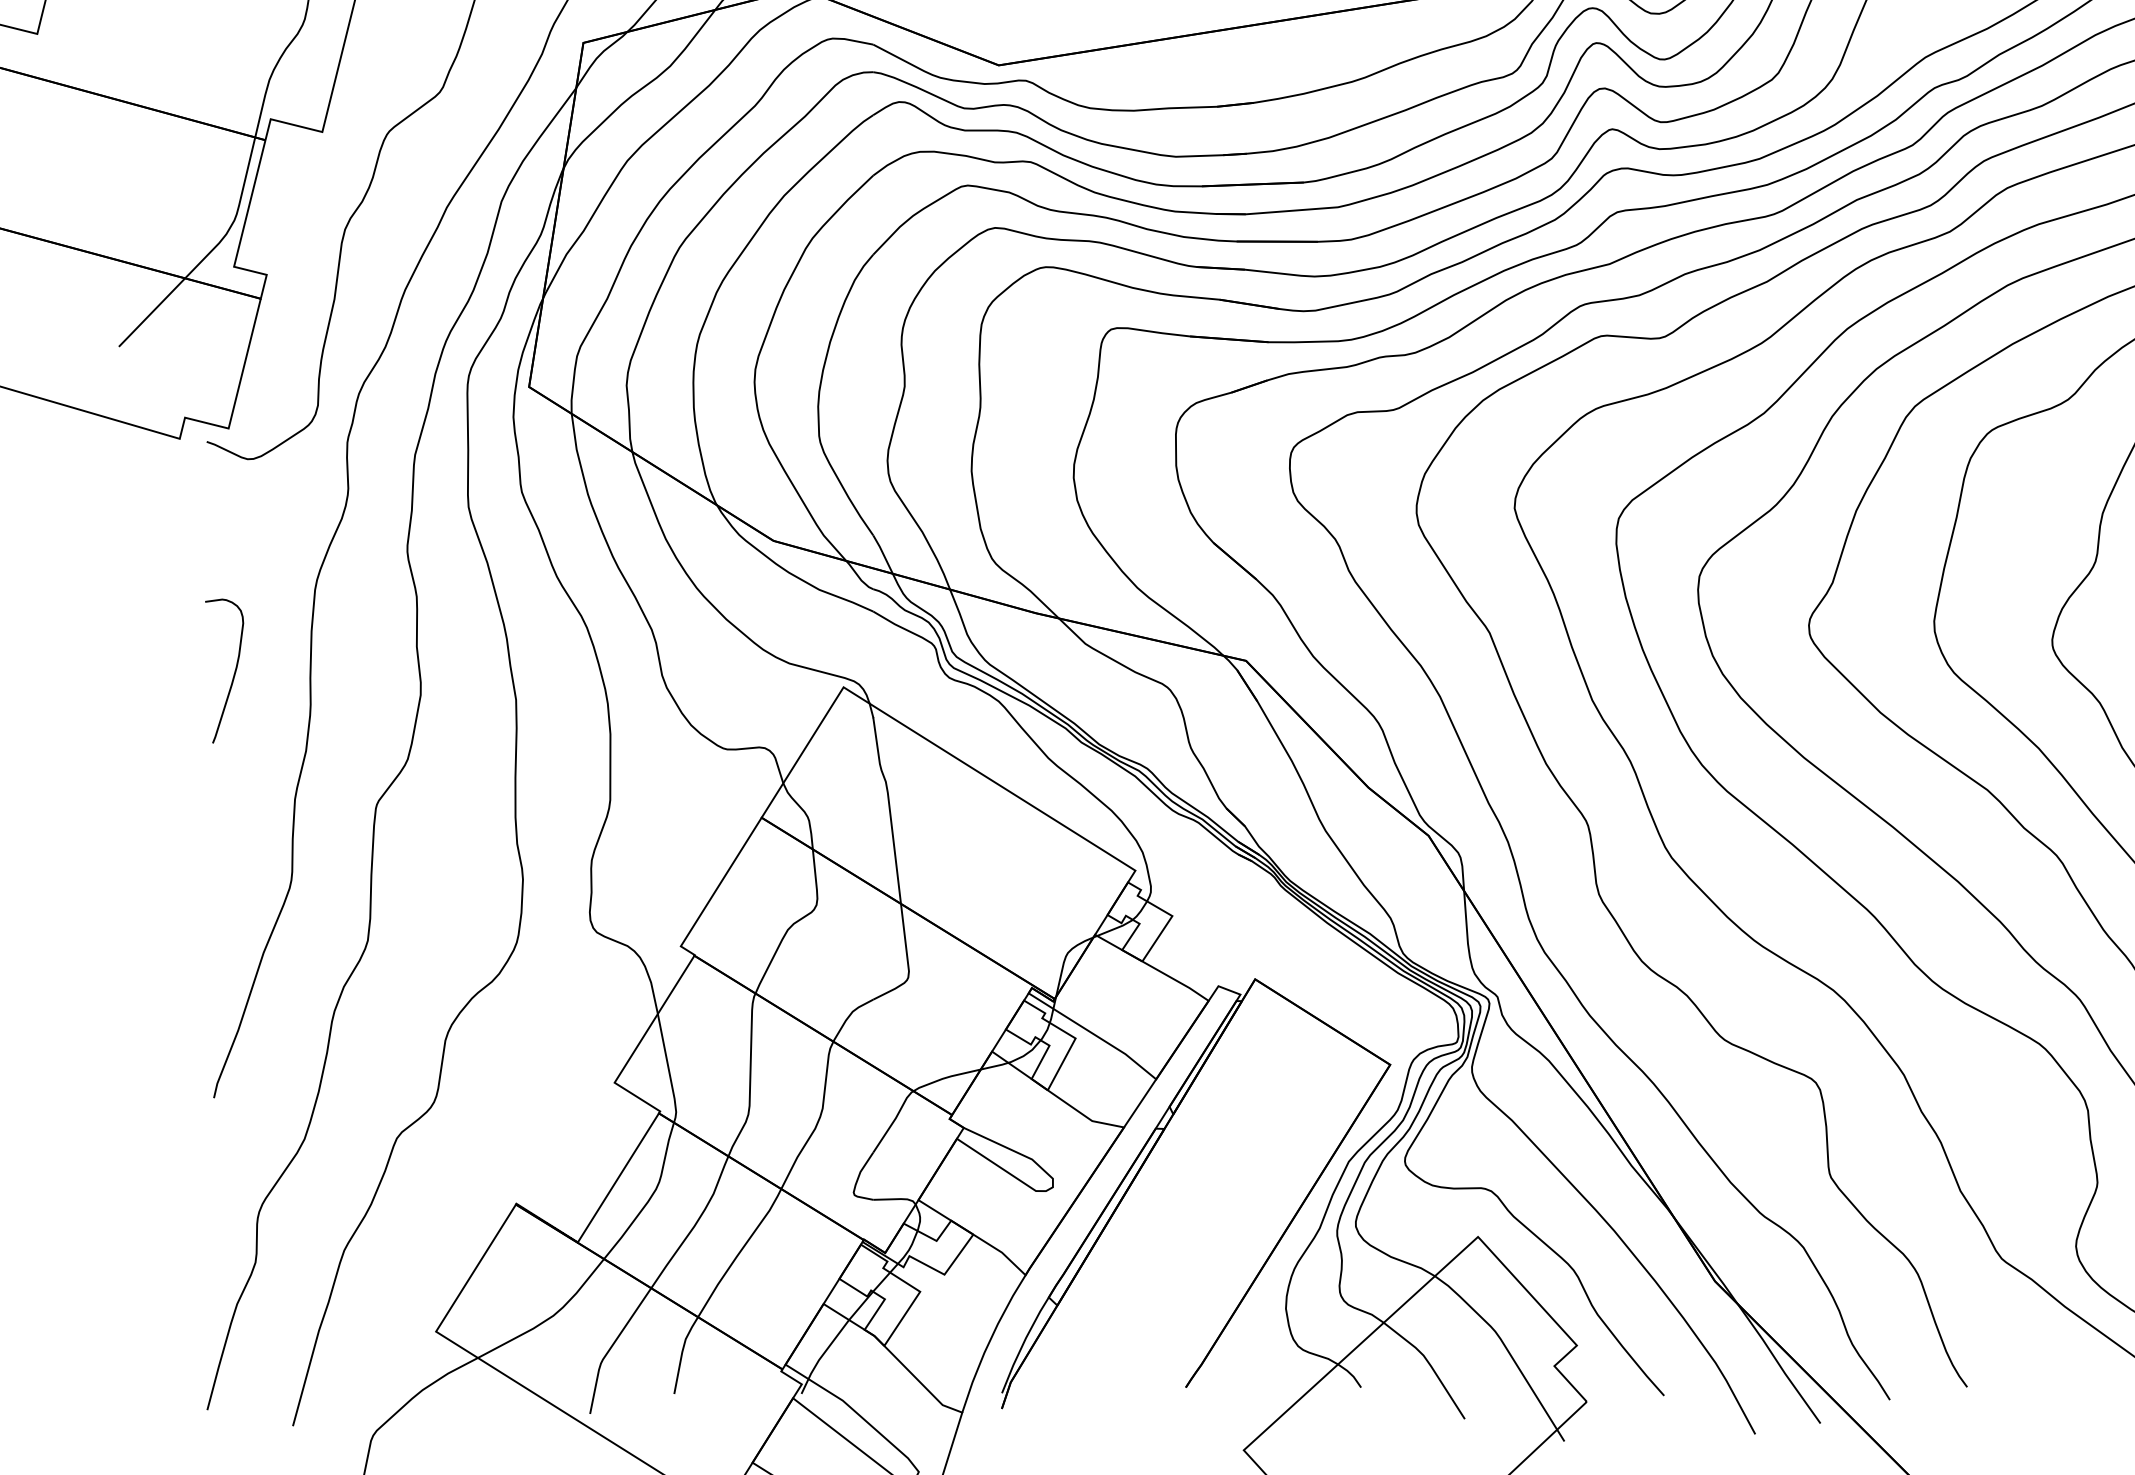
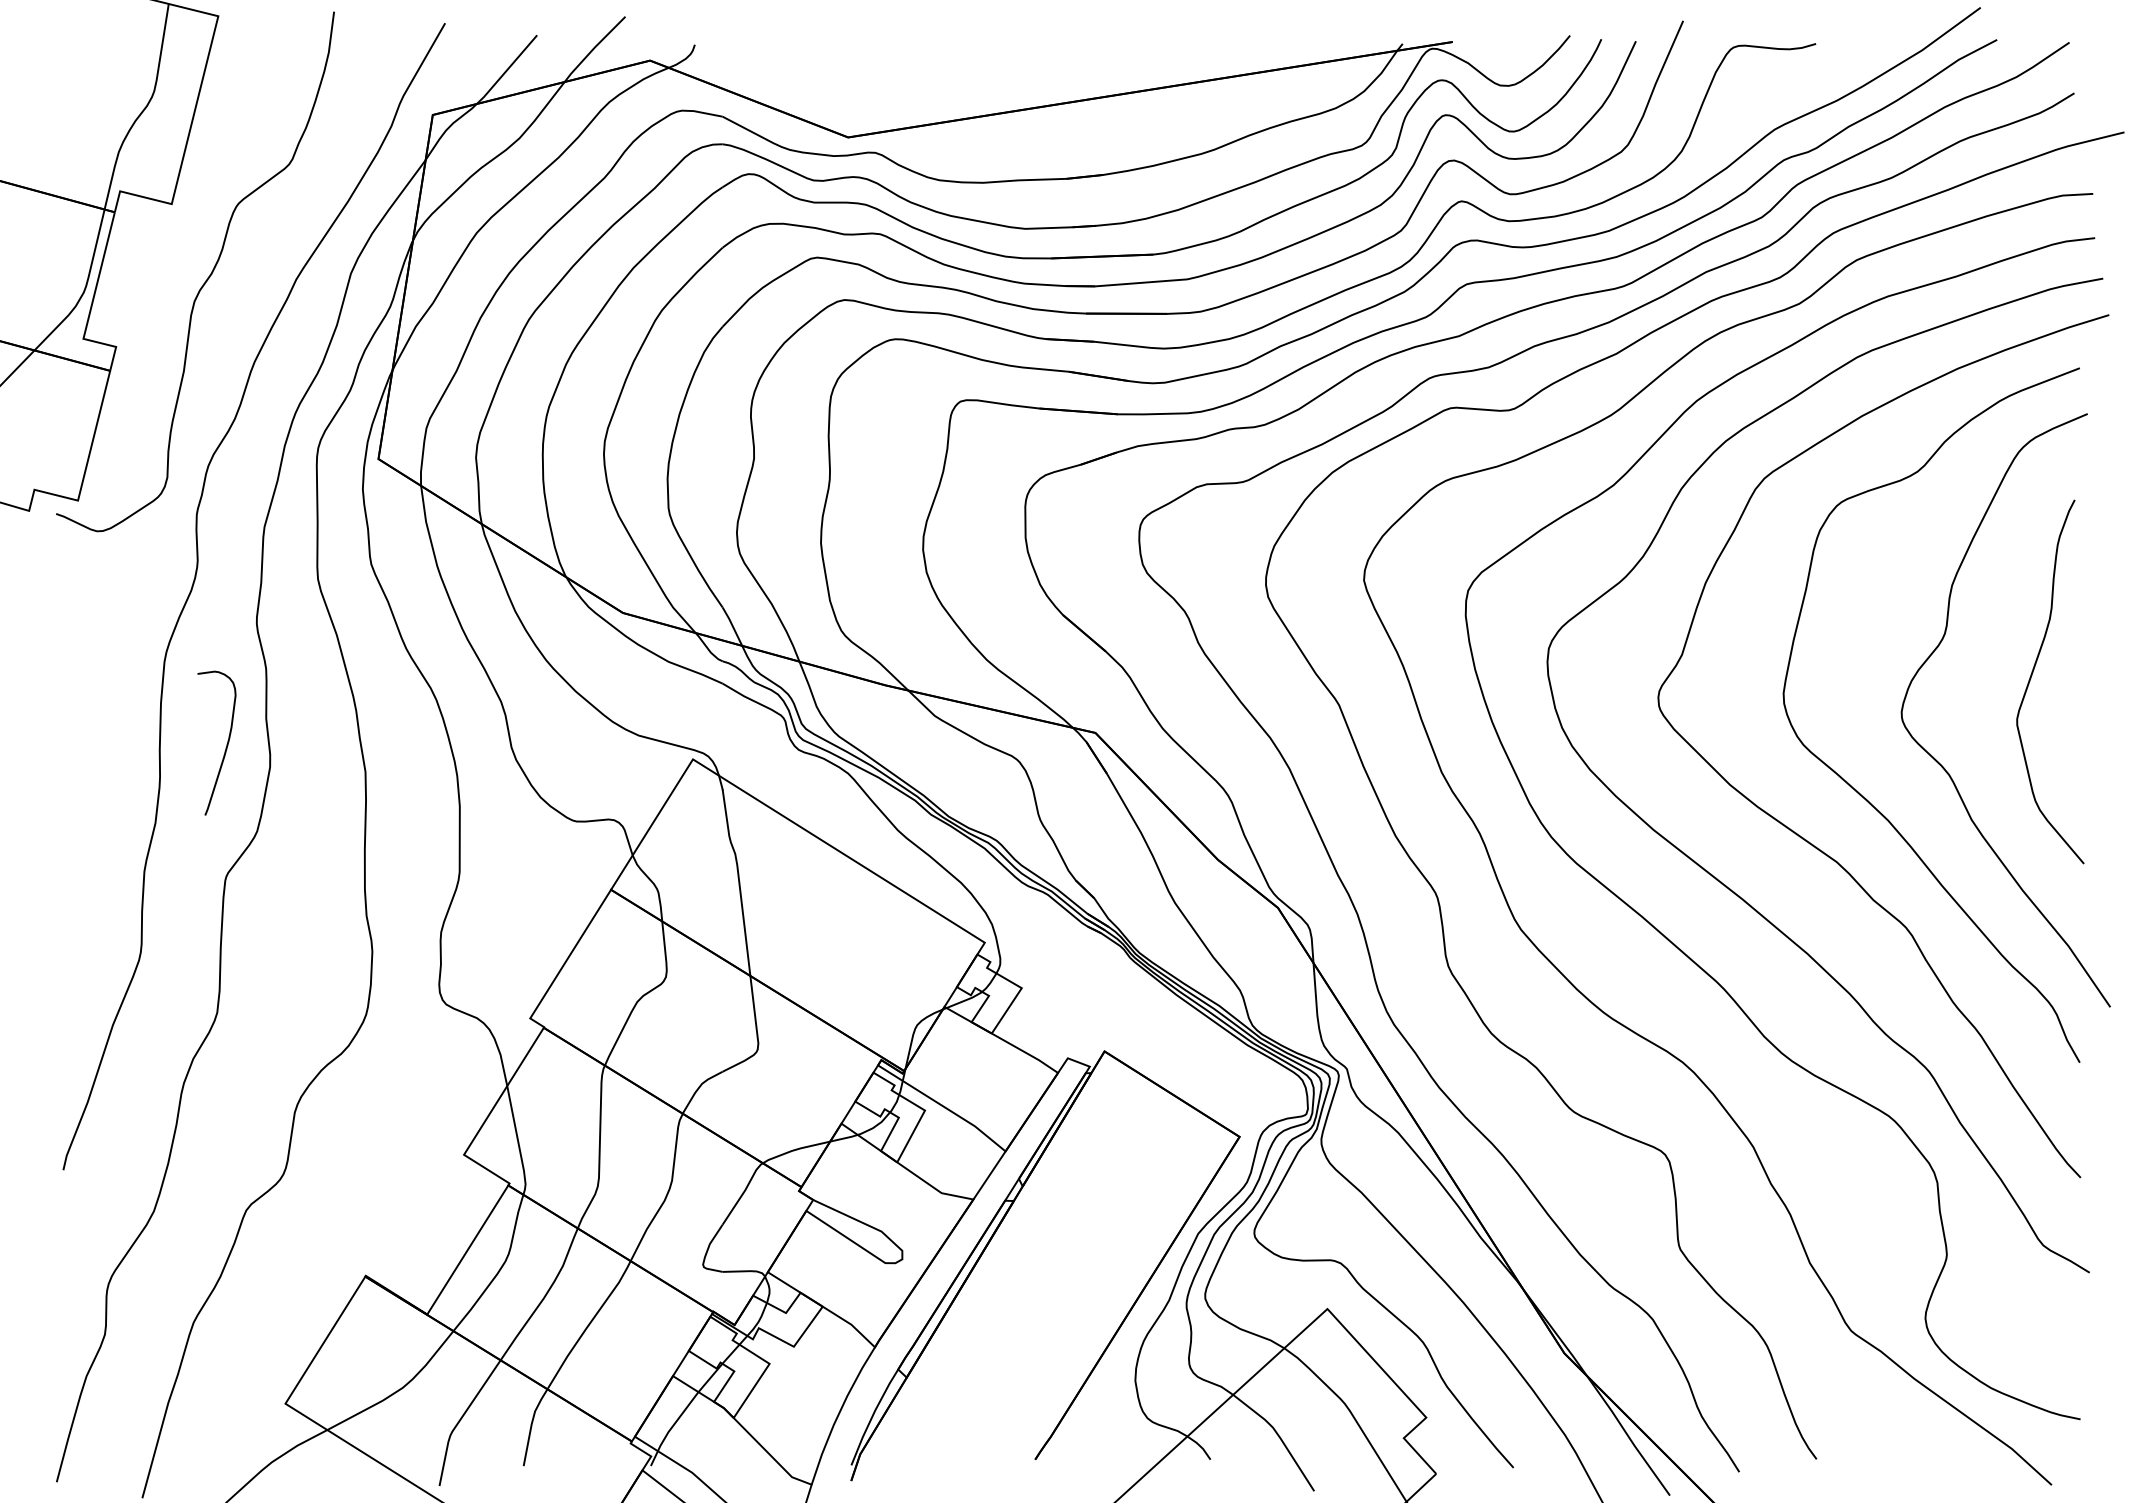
curve: (234, 672) -> (226, 744), moved

